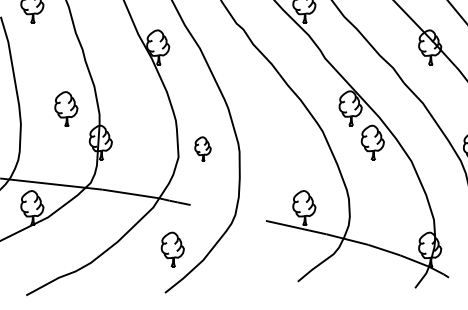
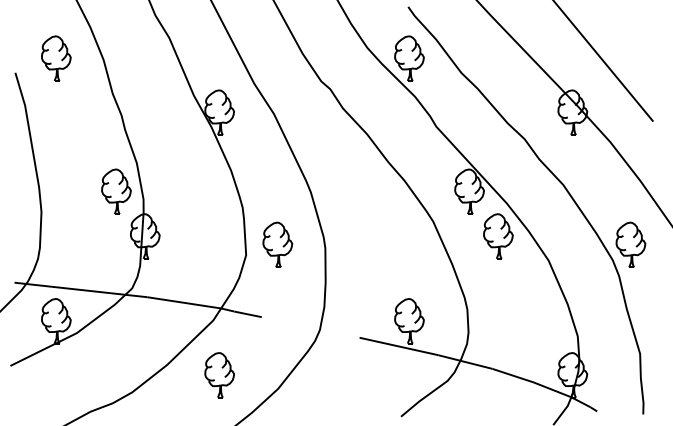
part: (66, 109) -> (116, 191), moved
part: (202, 149) -> (277, 244), size x1.43
part: (172, 249) -> (219, 375), moved

